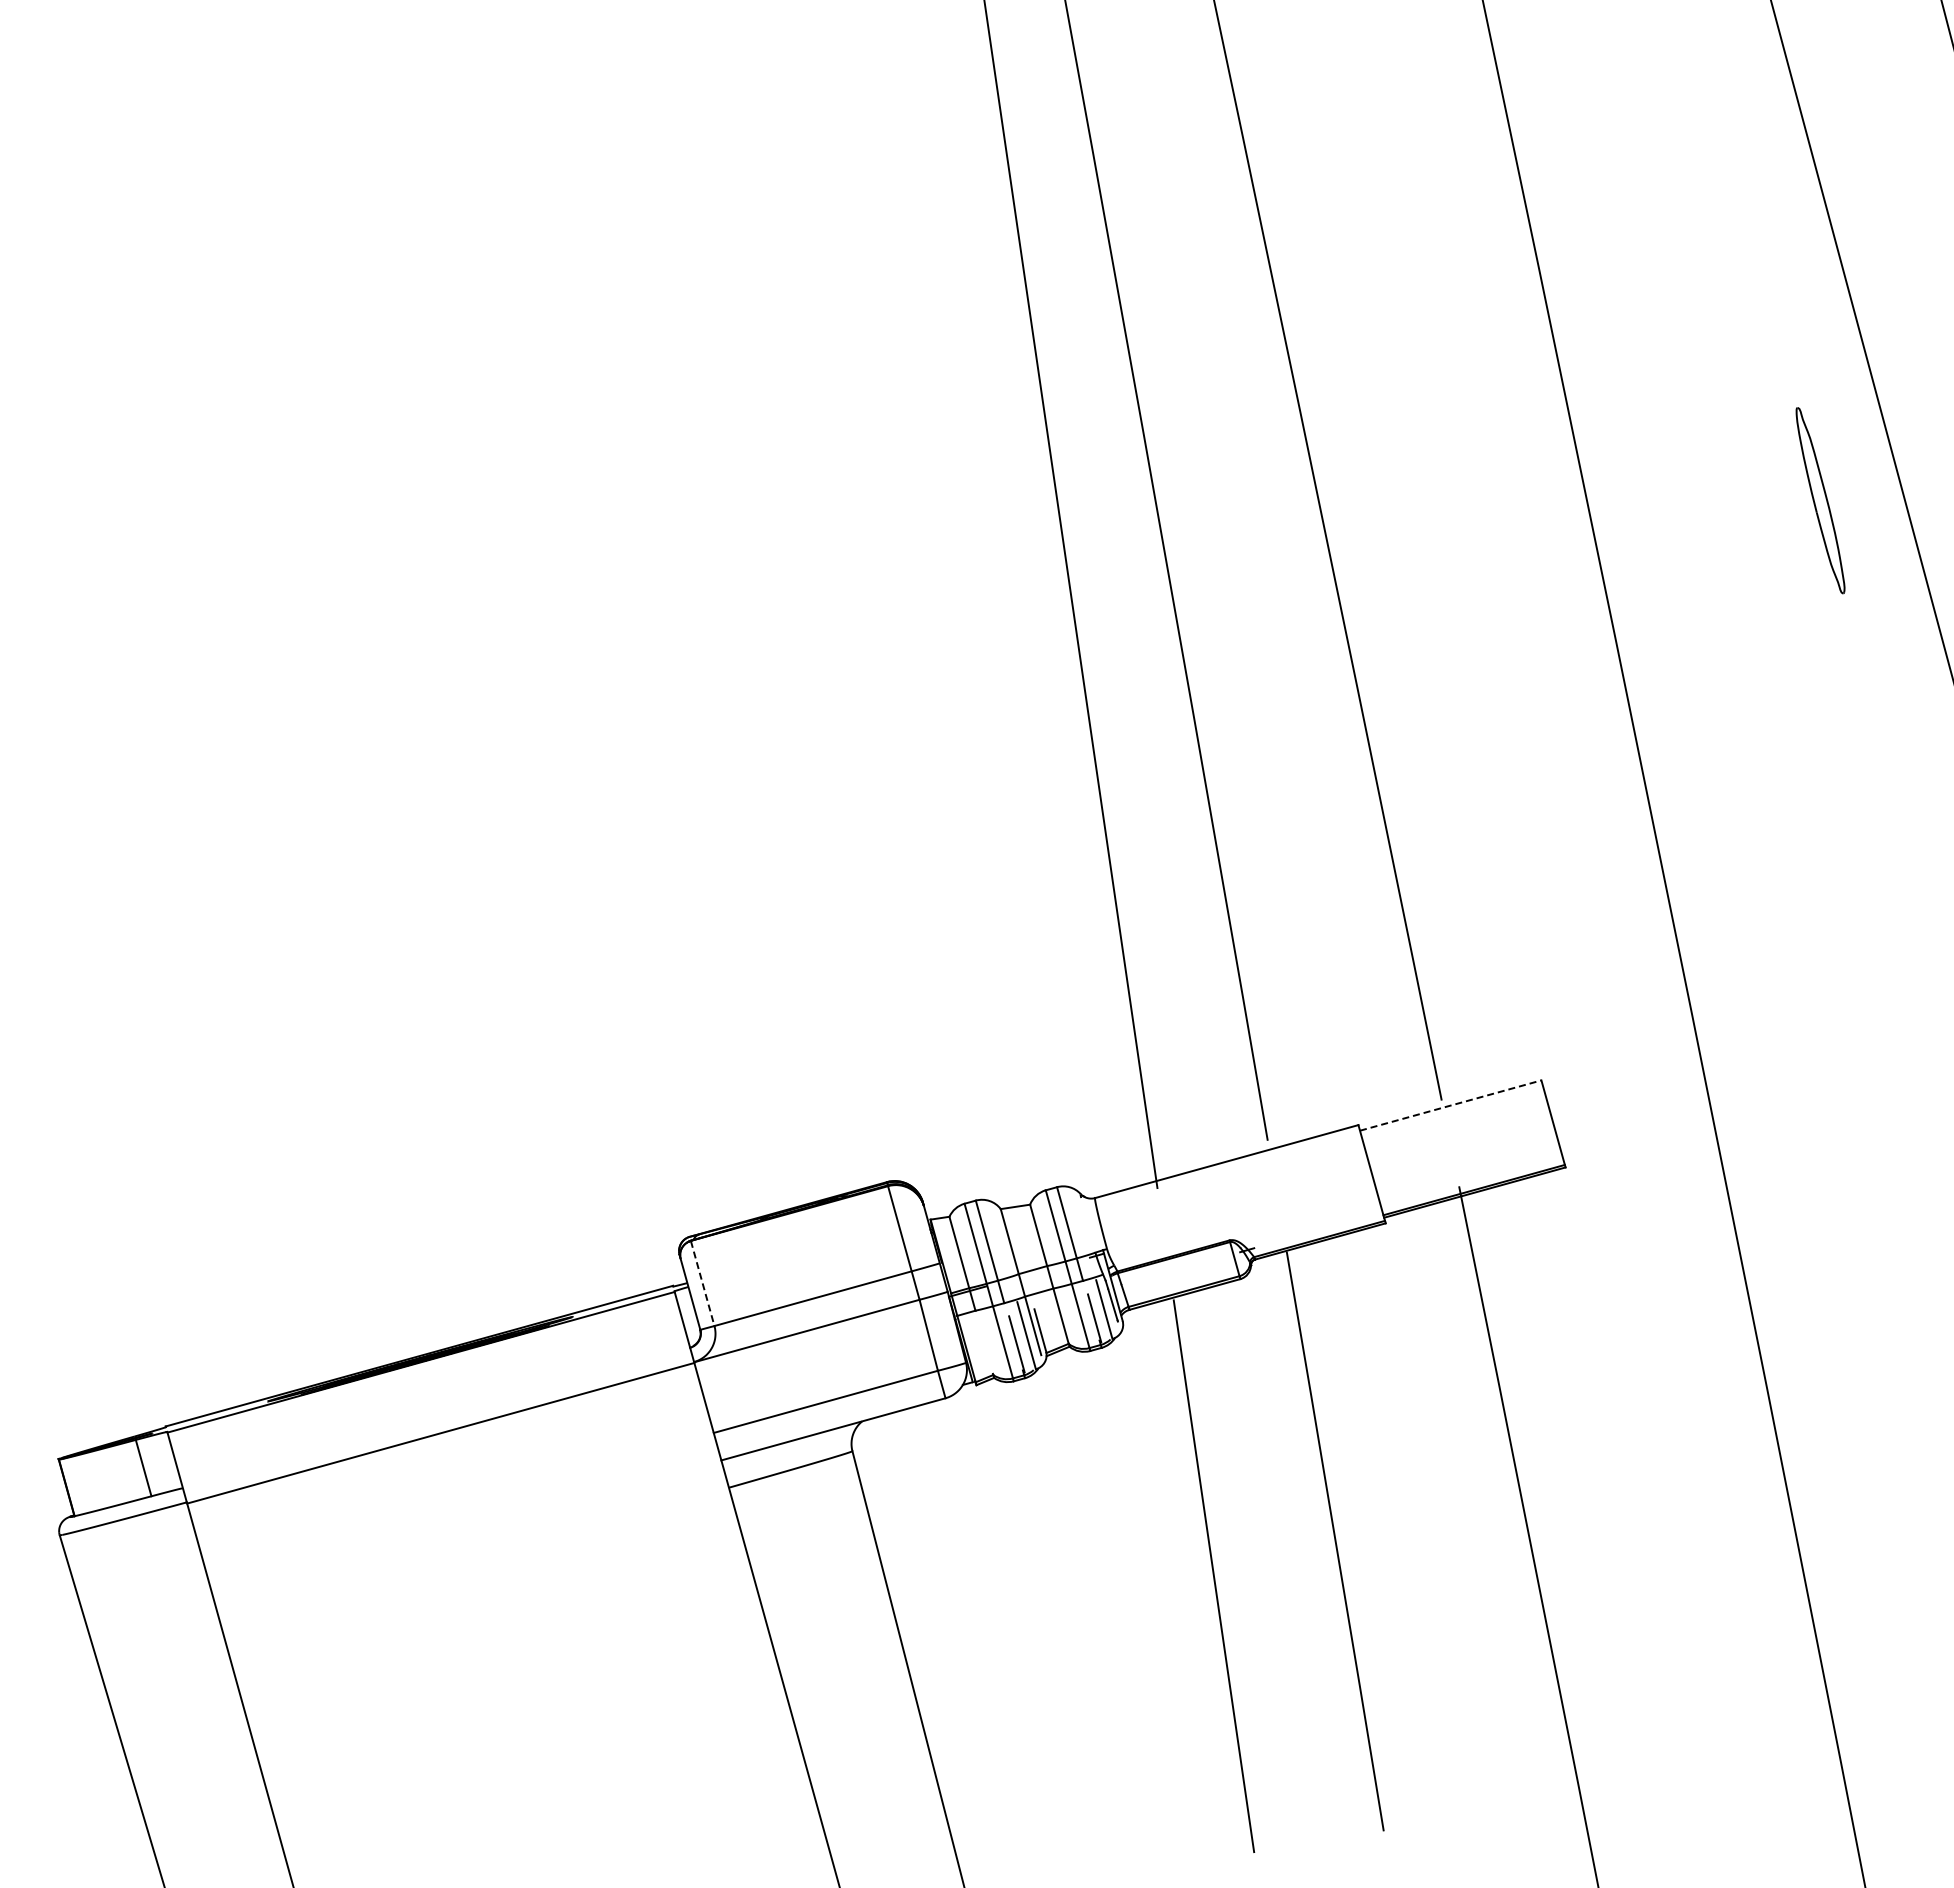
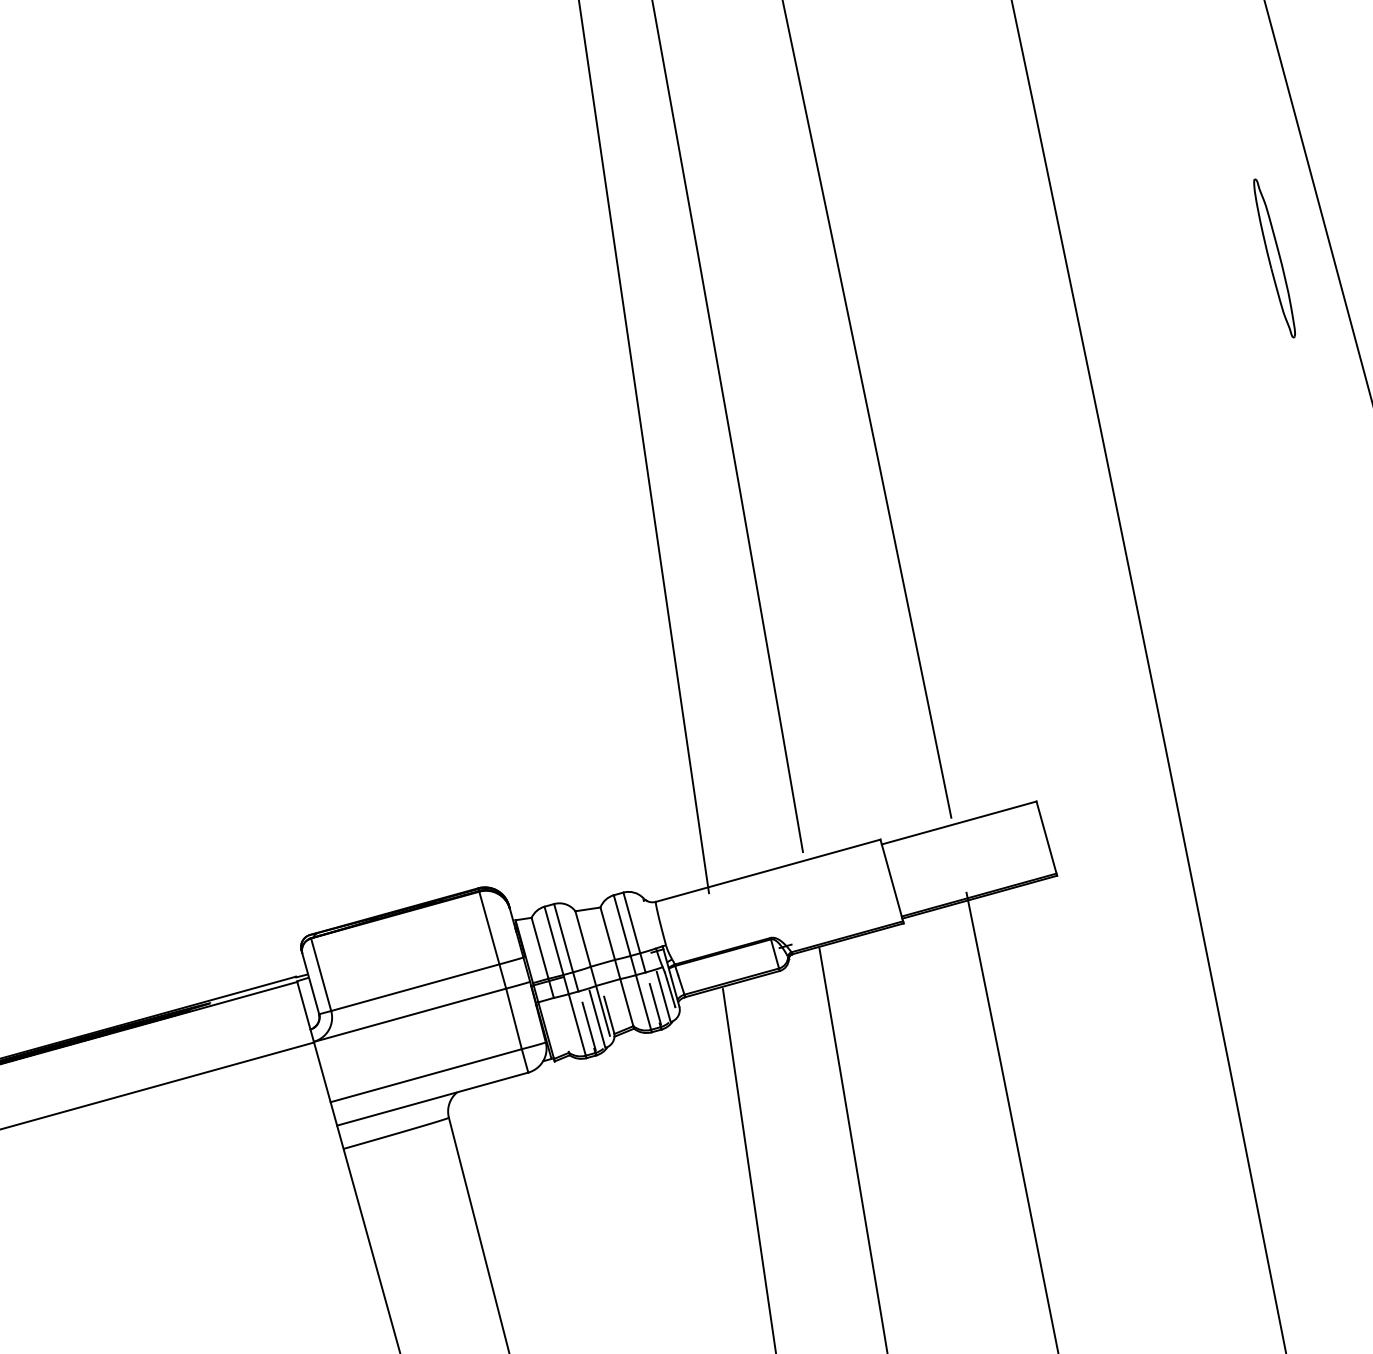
part: (1820, 500) -> (1274, 258), moved
line: (1451, 1105) -> (959, 822), dashed -> solid
line: (702, 1284) -> (321, 975), dashed -> solid

